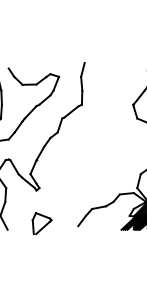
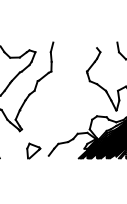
part: (41, 222) -> (33, 150), moved

